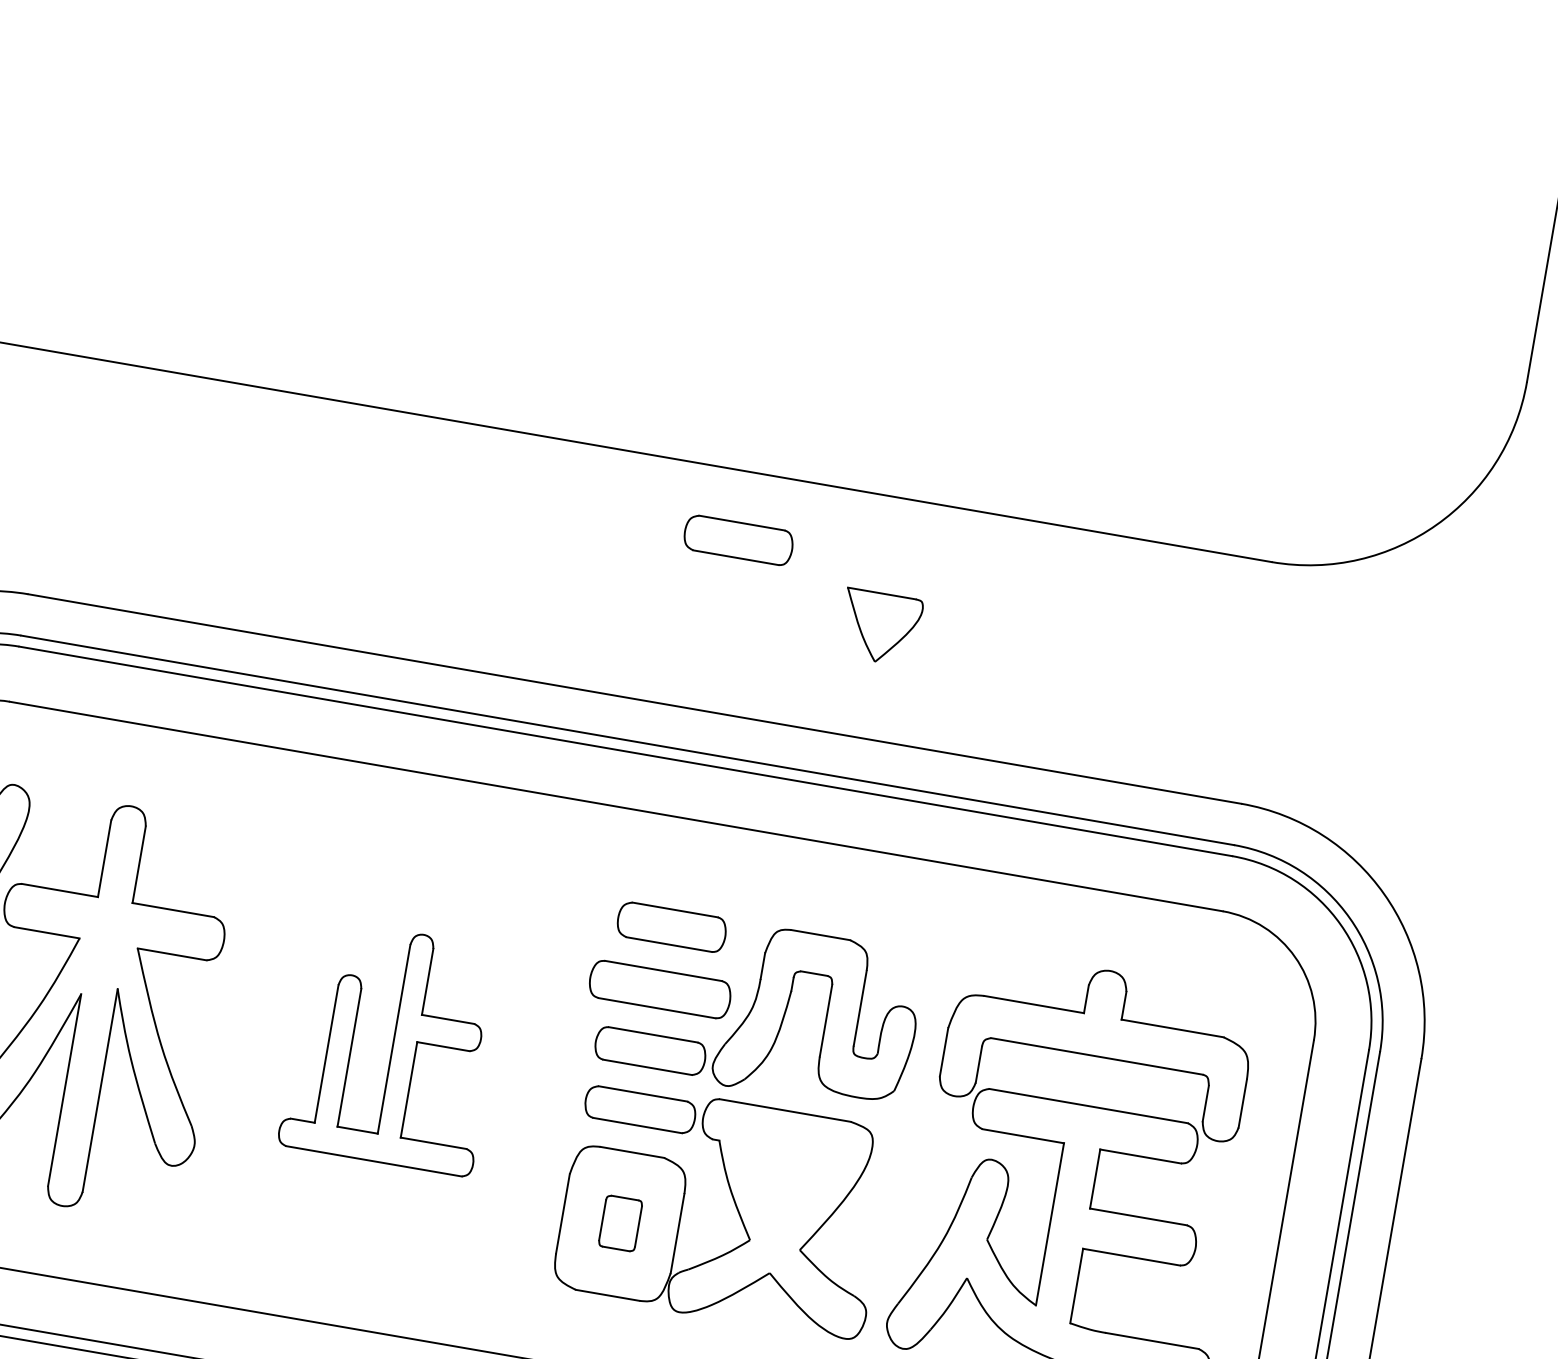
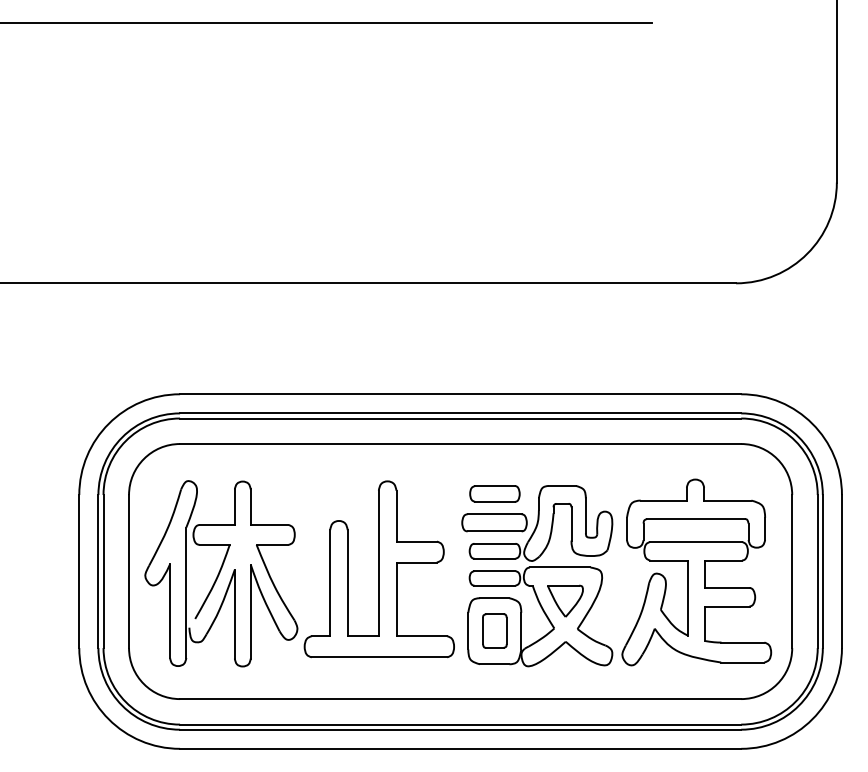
part: (737, 539) -> (494, 314), removed
part: (880, 626) -> (565, 600), moved
part: (391, 1047) -> (378, 569), size x1.67
part: (619, 1222) -> (494, 630), size x1.43

